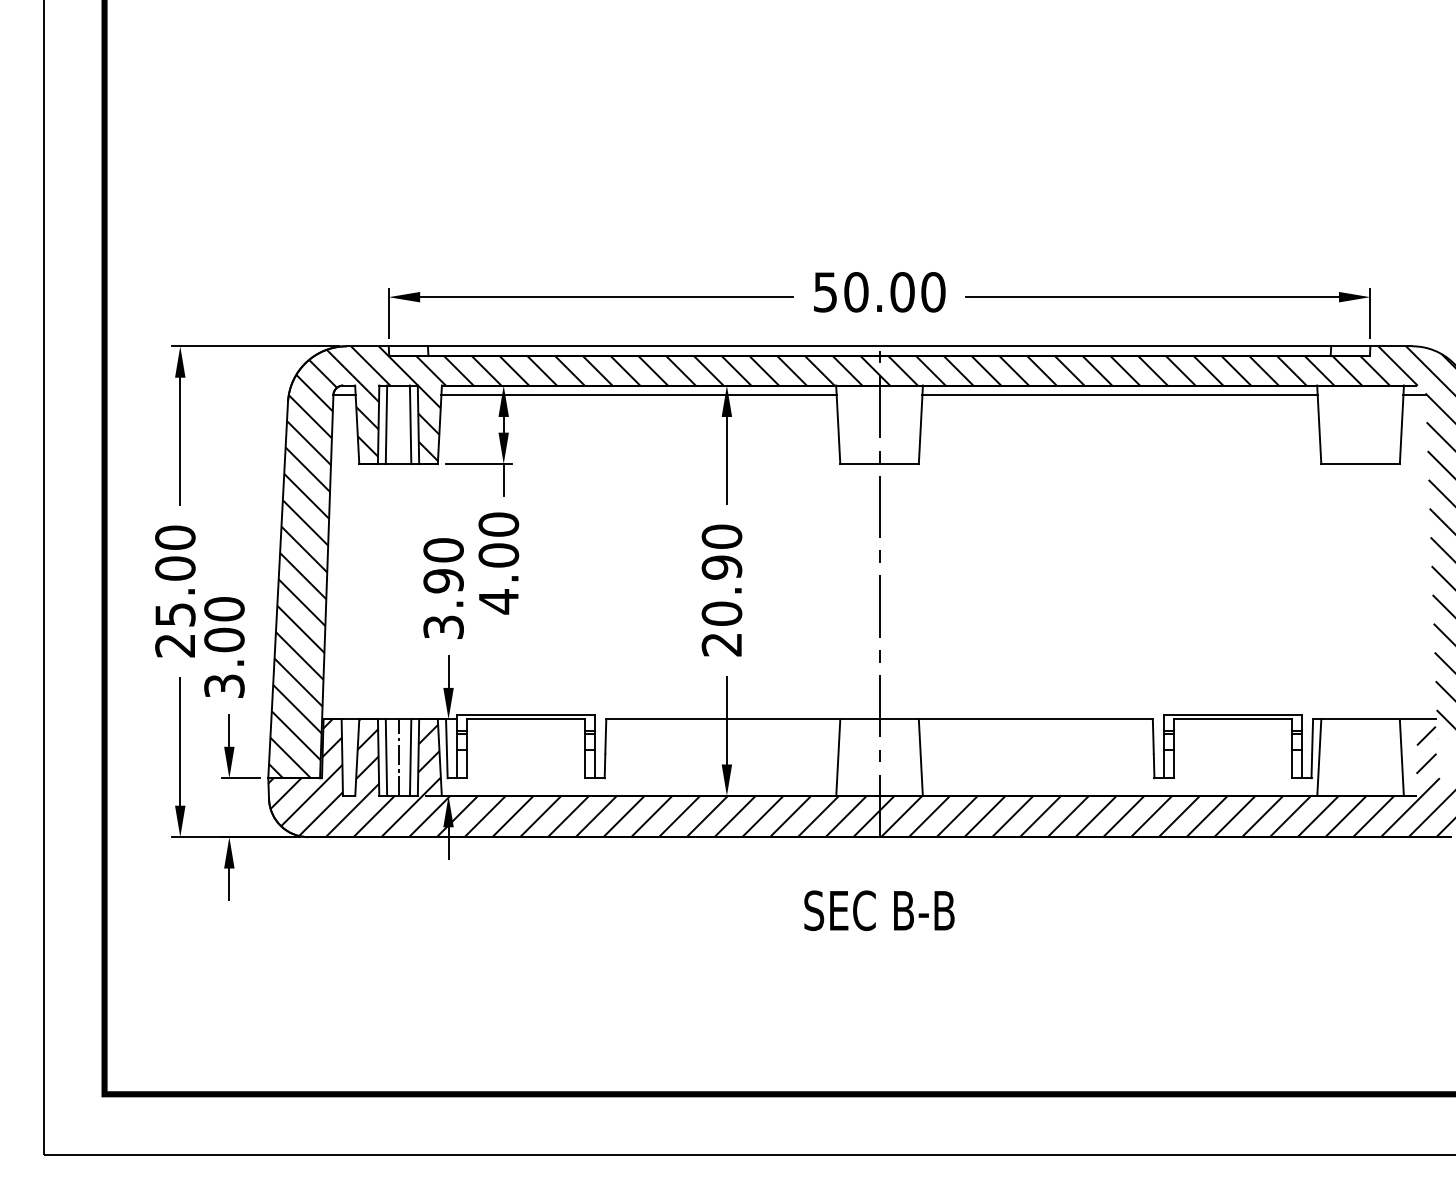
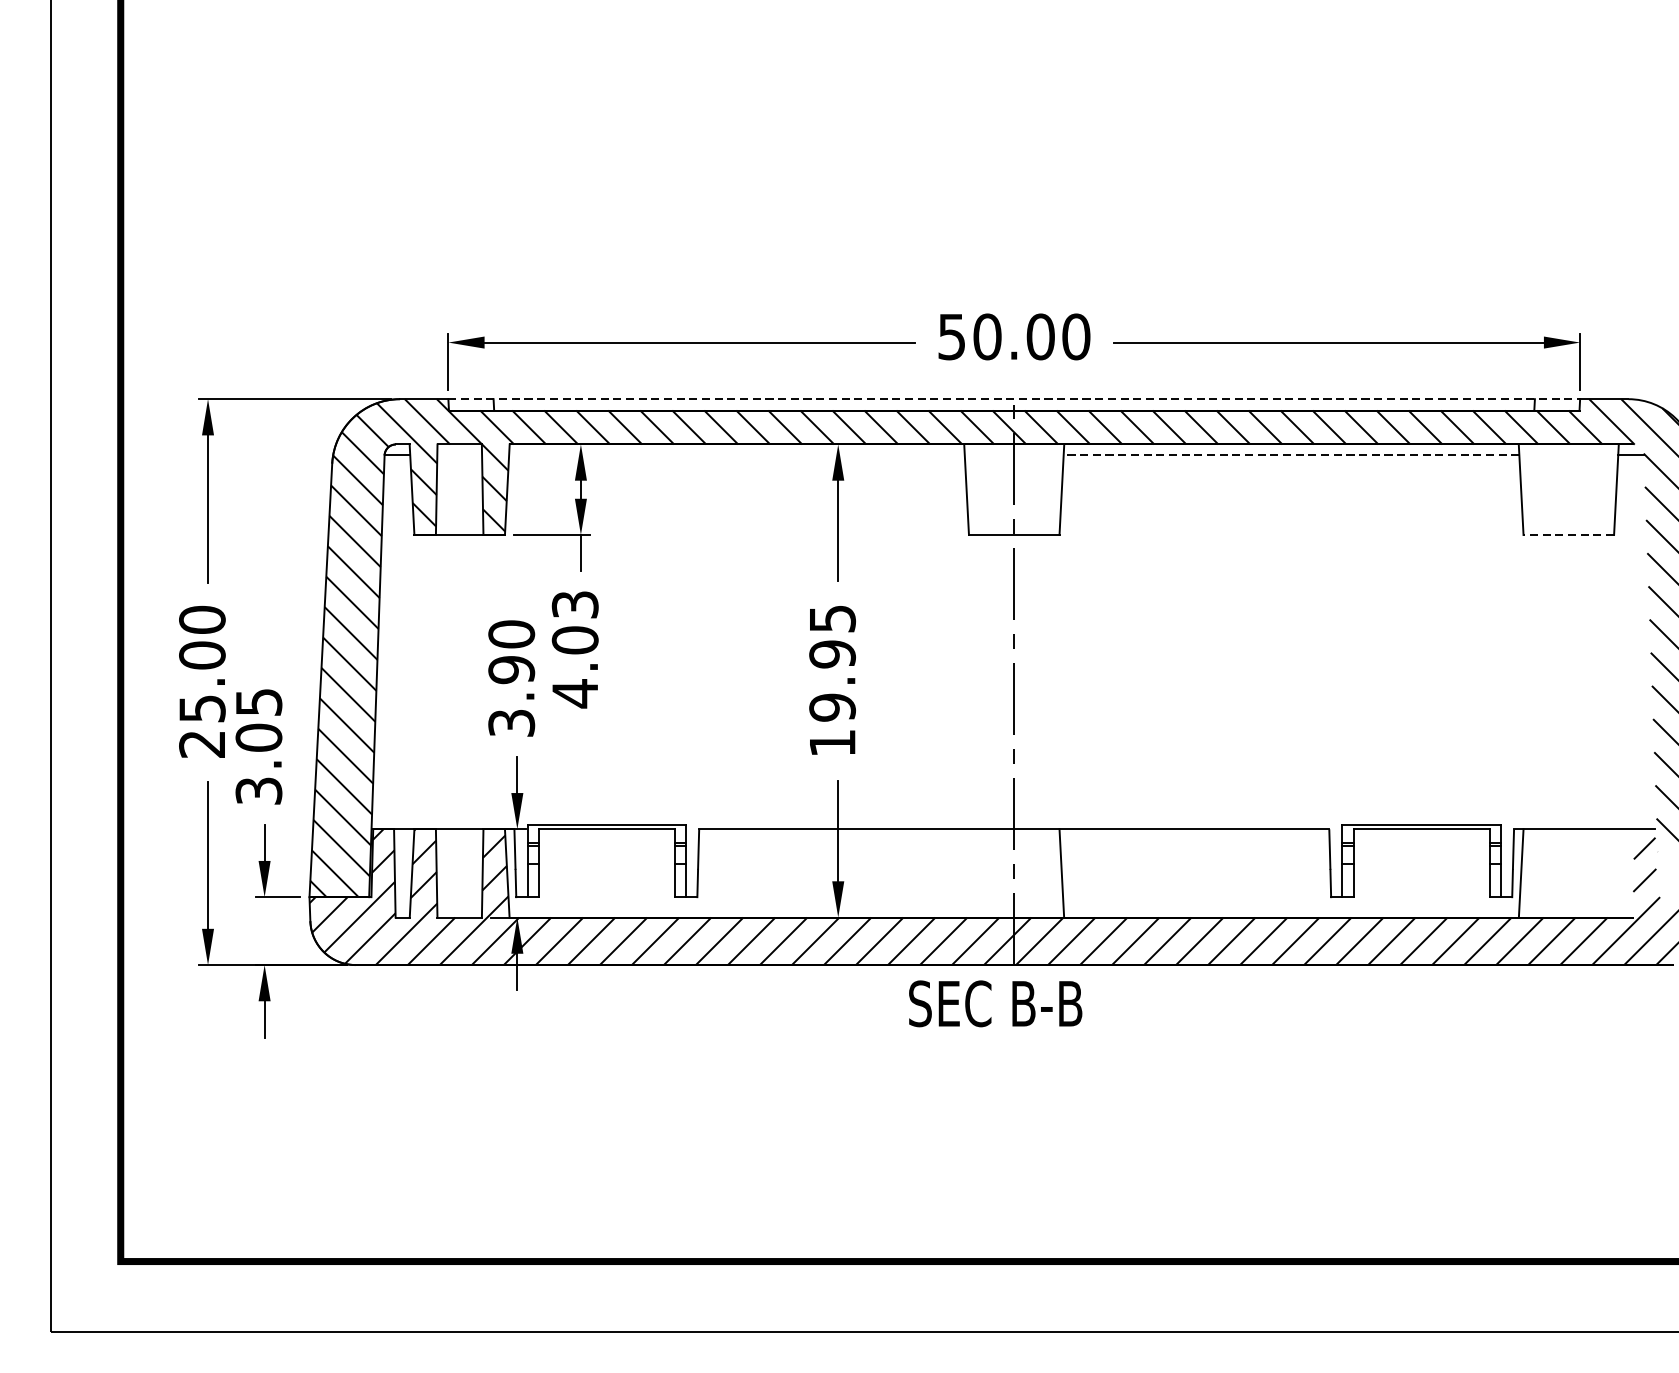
line: (879, 346) -> (1014, 399), solid -> dashed
line: (638, 395) -> (736, 455), removed
line: (1120, 395) -> (1292, 455), solid -> dashed
line: (386, 424) -> (445, 489), removed
line: (410, 424) -> (473, 489), removed
line: (1360, 464) -> (1568, 535), solid -> dashed
text: (498, 524) -> (574, 604), 4.00 -> 4.03
text: (721, 590) -> (832, 680), 20.90 -> 19.95
text: (224, 609) -> (259, 702), 3.00 -> 3.05
line: (386, 757) -> (445, 873), removed
line: (398, 757) -> (459, 873), removed
line: (410, 757) -> (473, 873), removed
line: (838, 757) -> (966, 873), removed
line: (1401, 757) -> (1615, 873), removed
text: (879, 910) -> (995, 1003), moved

